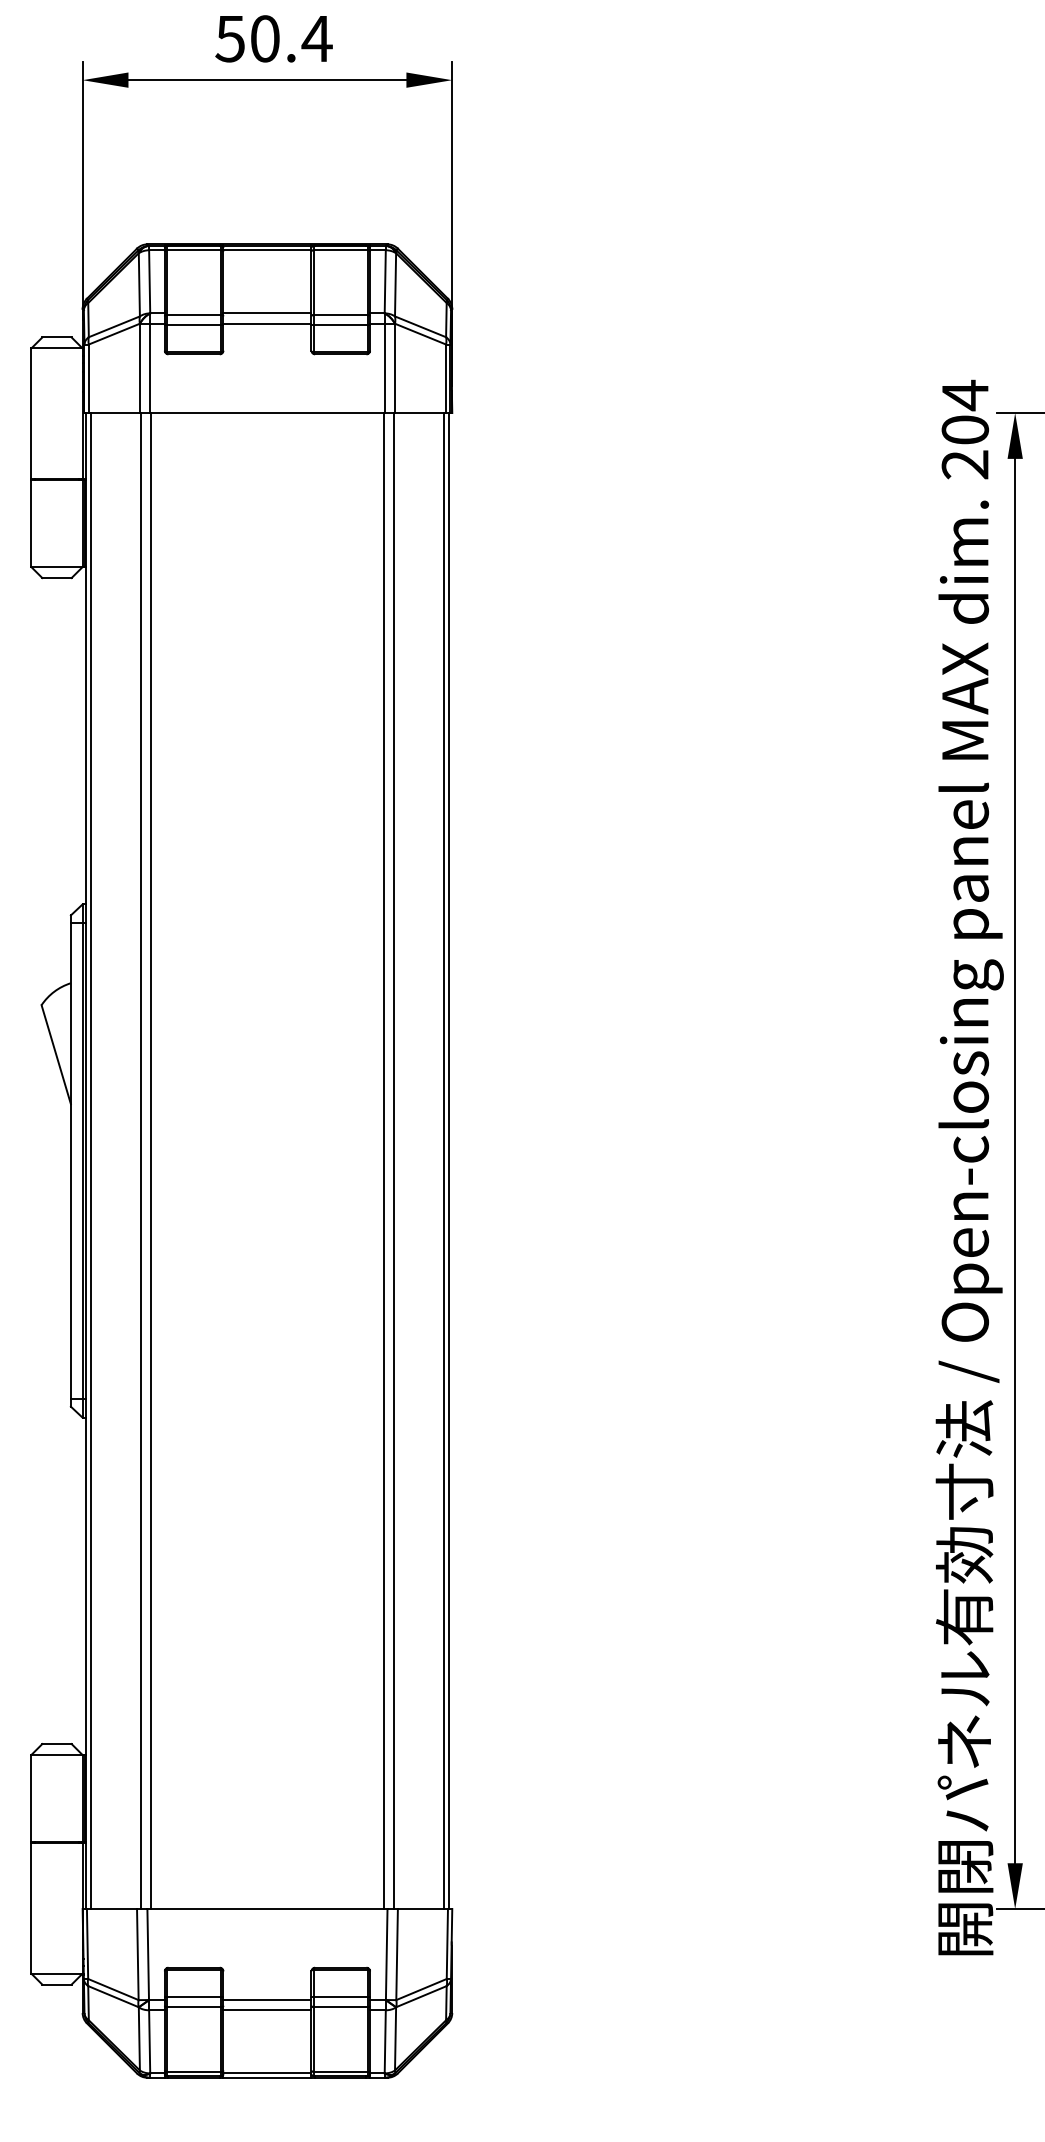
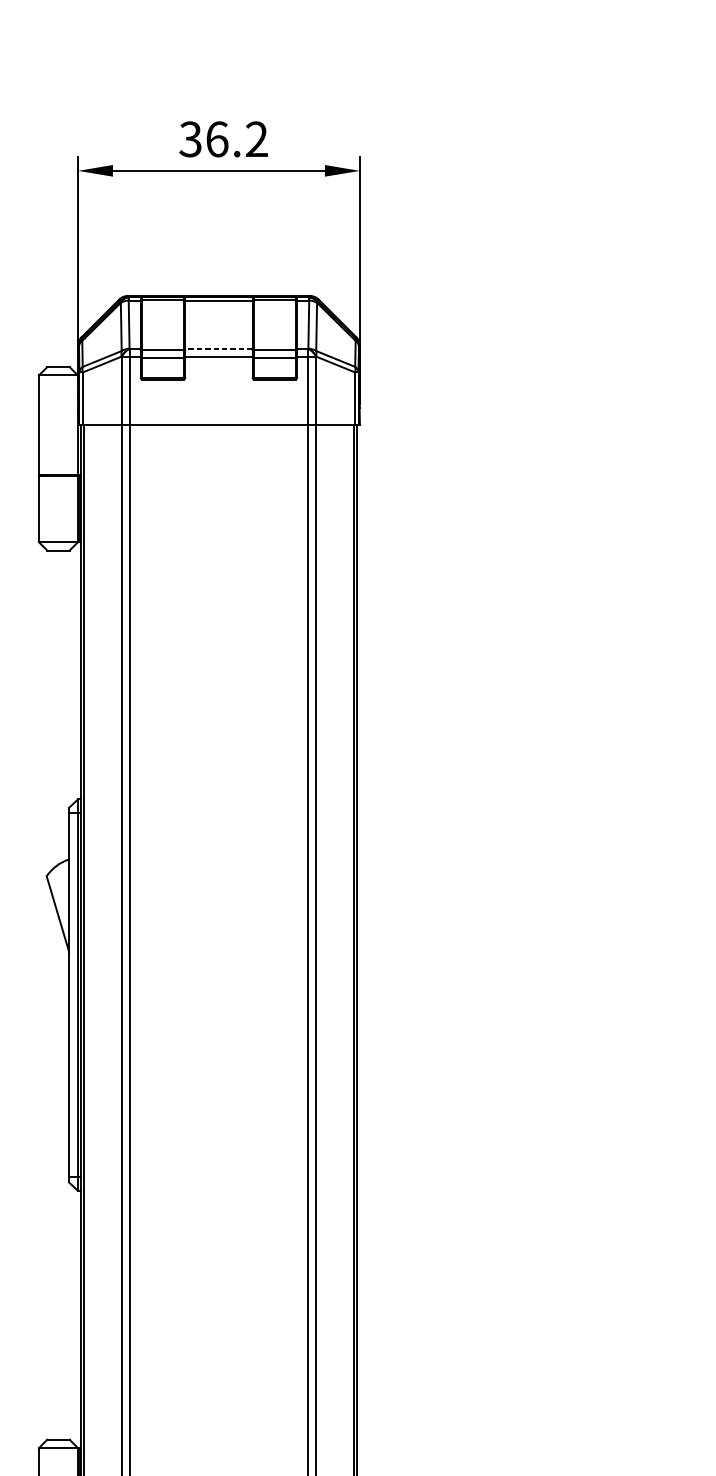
text: (273, 38) -> (223, 139), 50.4 -> 36.2
line: (266, 313) -> (218, 348), solid -> dashed

